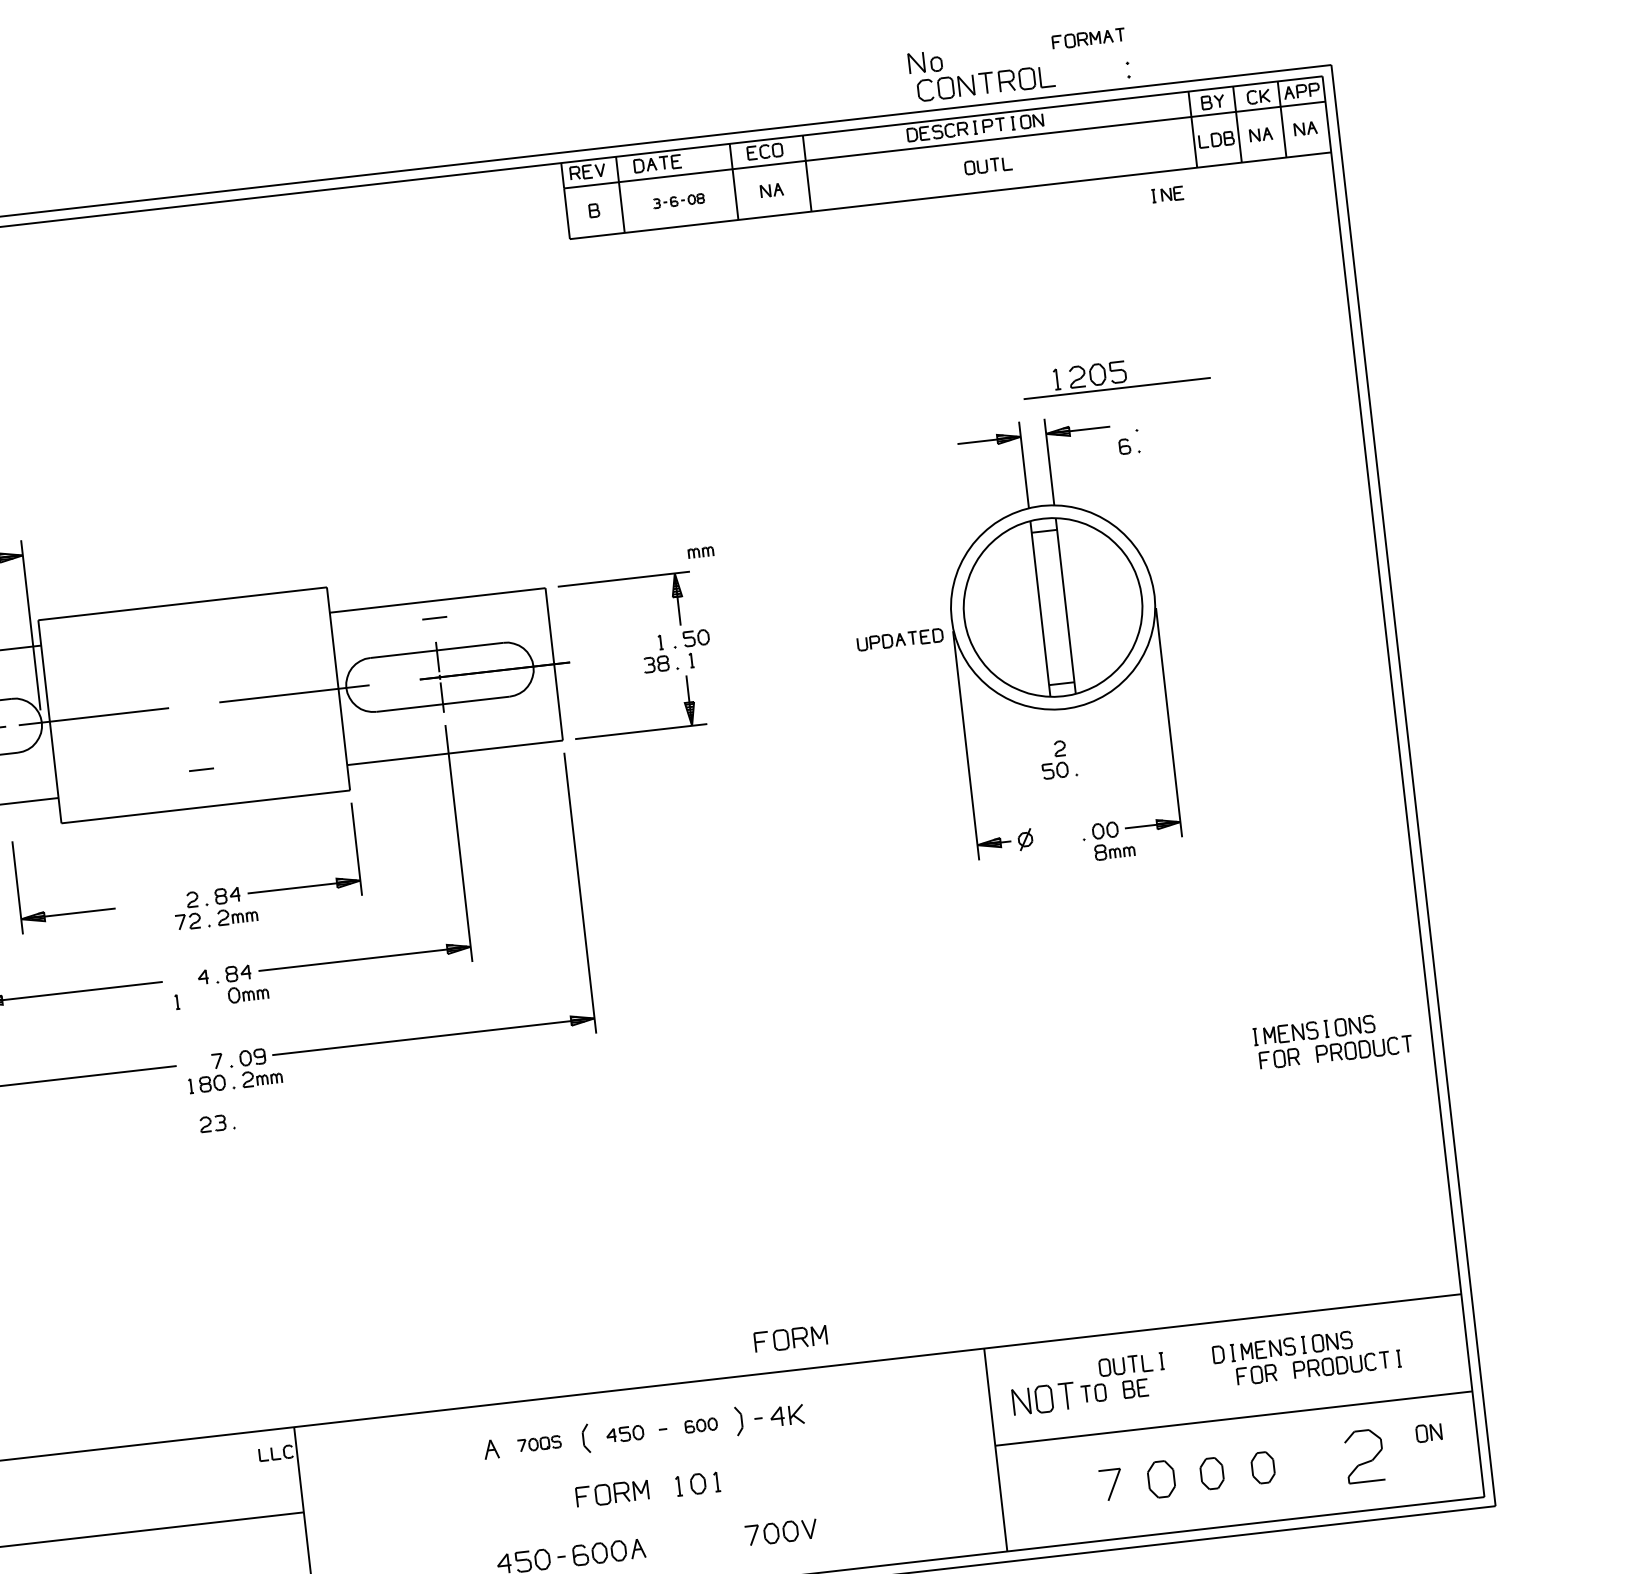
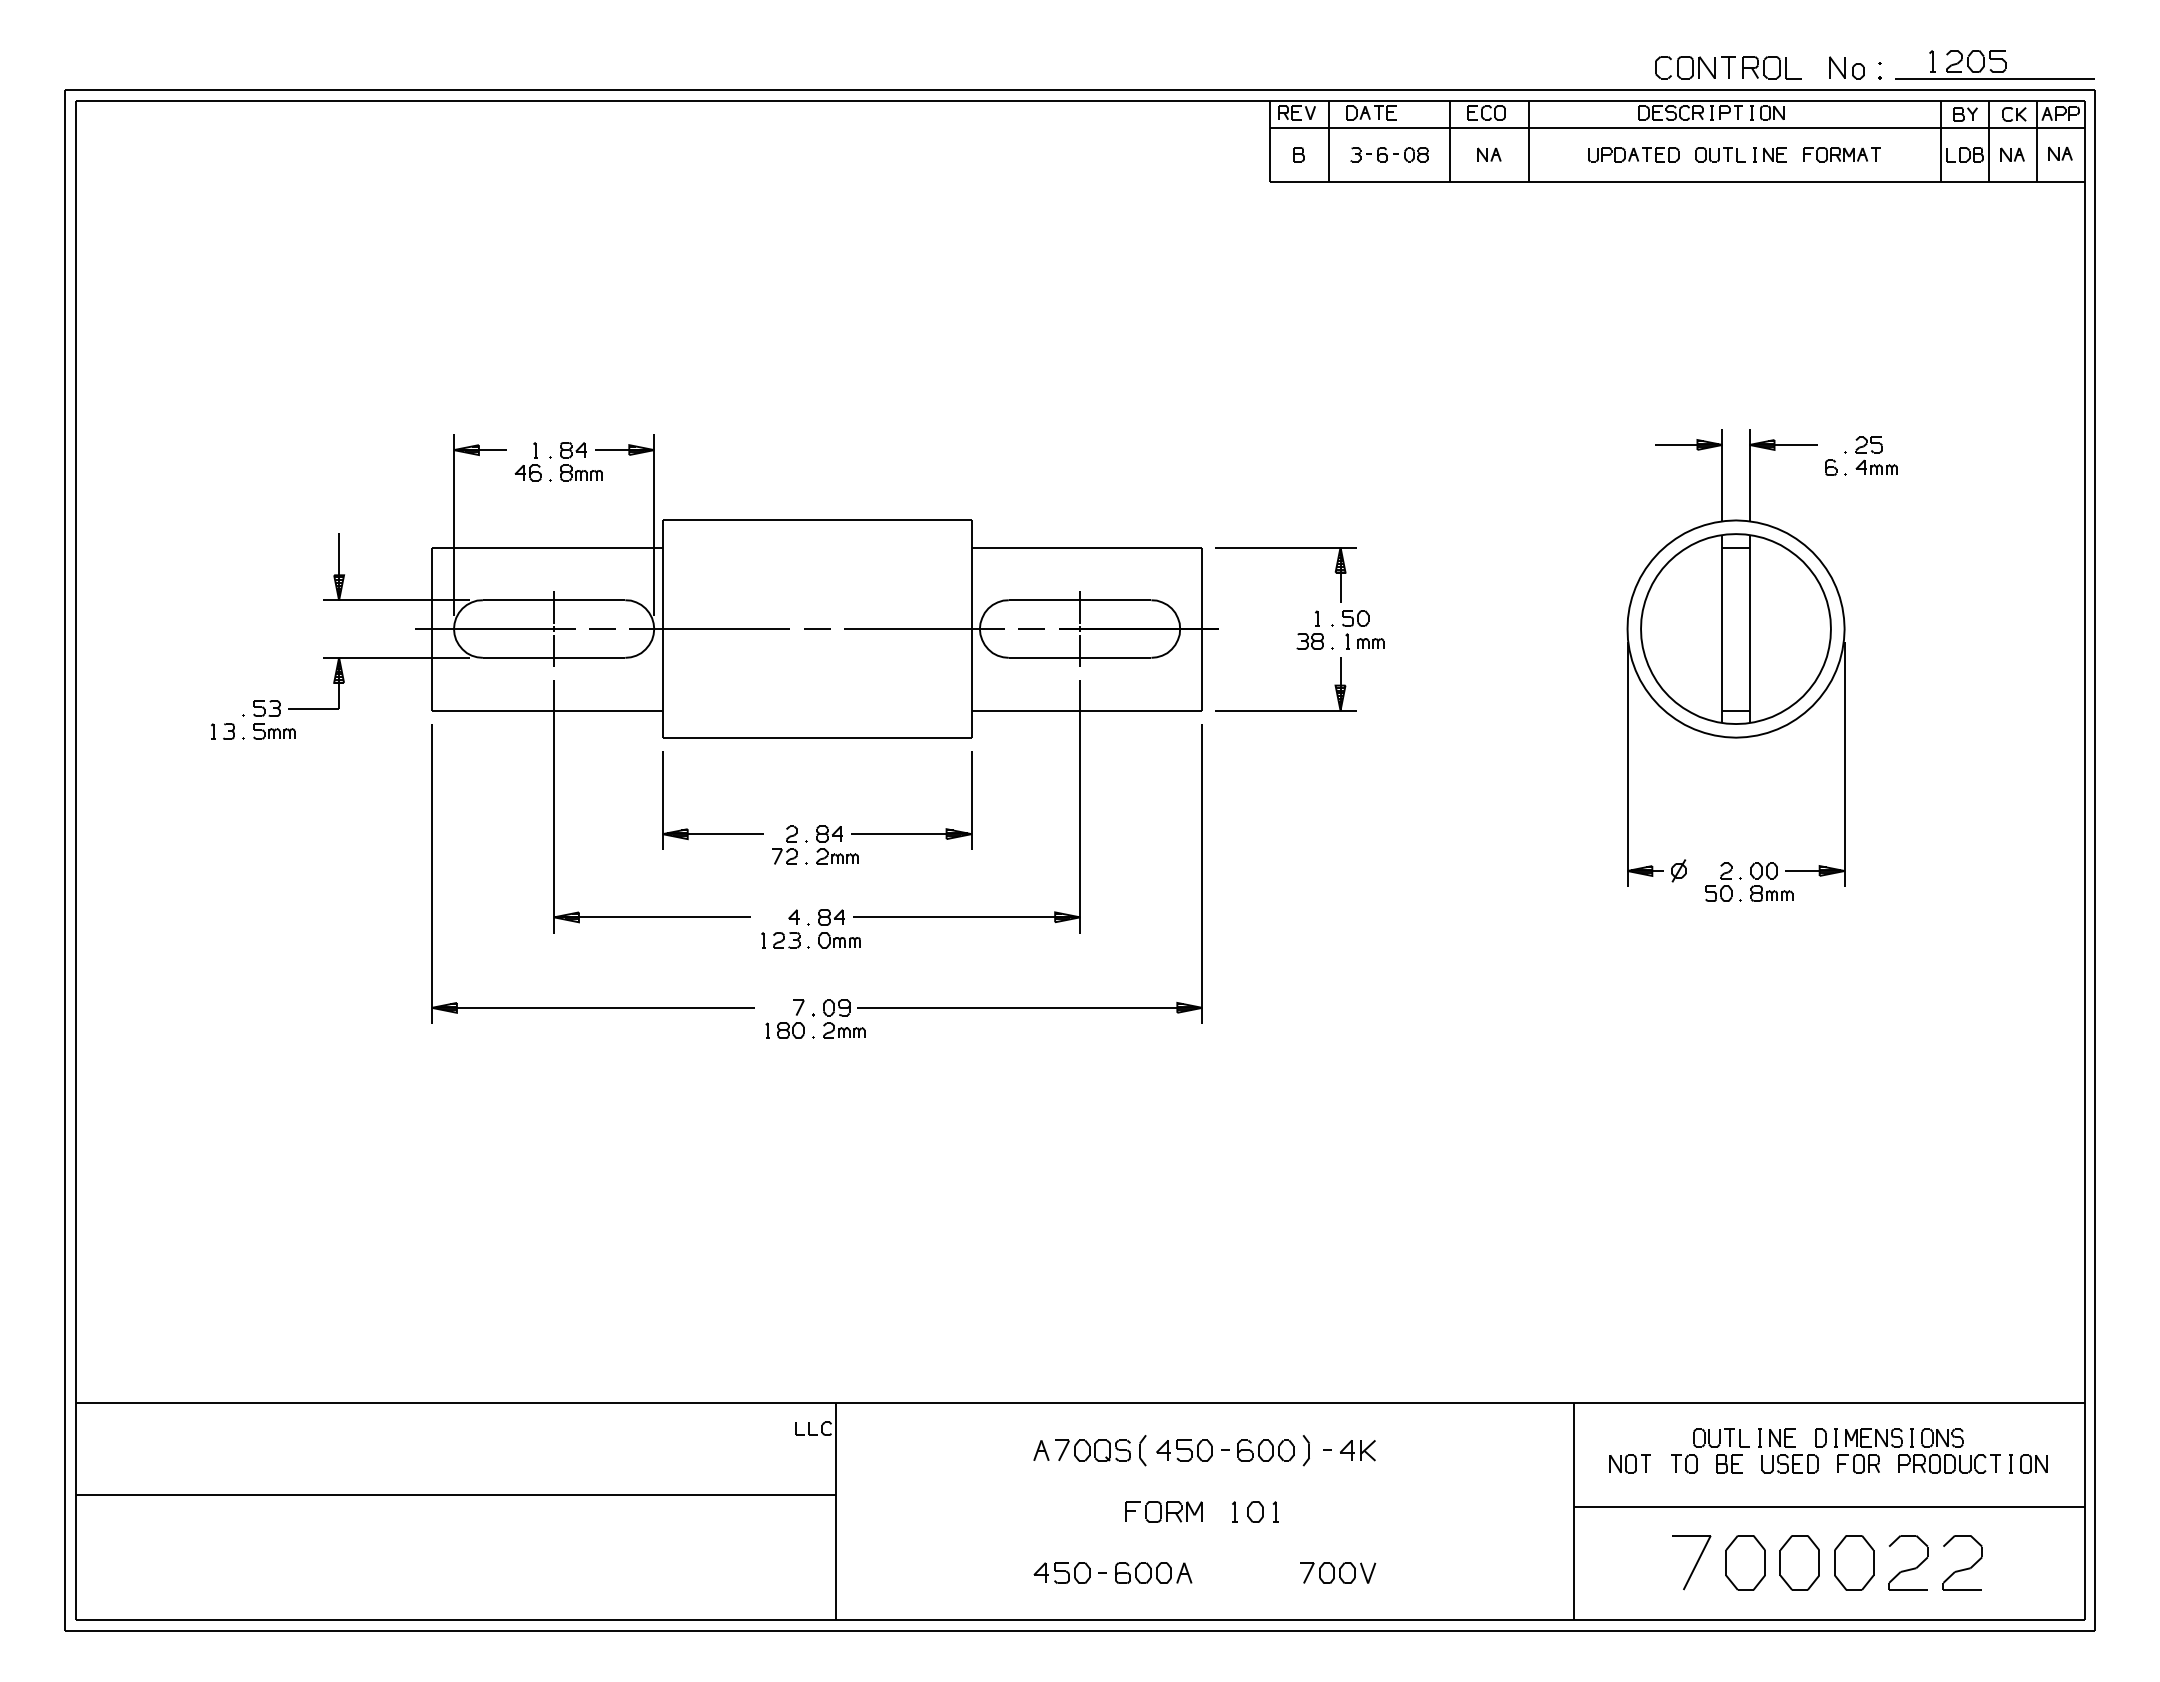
part: (1088, 38) -> (1841, 154), moved
part: (925, 61) -> (1846, 67), moved
part: (1167, 194) -> (1769, 154), moved
part: (678, 200) -> (1389, 154), size x1.43
part: (1115, 375) -> (1994, 64), moved
part: (1165, 430) -> (1876, 455), added
part: (700, 552) -> (1370, 643), moved
line: (434, 617) -> (1031, 628), moved
part: (900, 639) -> (1633, 154), moved
part: (1058, 758) -> (1723, 881), moved
line: (201, 769) -> (817, 628), moved
part: (67, 913) -> (712, 833), moved
part: (1332, 1040) -> (1979, 1119), removed
part: (217, 1123) -> (791, 940), moved
part: (790, 1338) -> (1370, 1369), removed
part: (1190, 1369) -> (1789, 1450), added
part: (1042, 1398) -> (1629, 1463), size x0.62
part: (700, 1425) -> (1265, 1450), size x1.67
part: (1428, 1432) -> (2033, 1463), moved
part: (625, 1434) -> (1184, 1450), size x1.43
part: (539, 1443) -> (1092, 1450), size x1.67
part: (1263, 1467) -> (1854, 1562), size x1.67
part: (1315, 1467) -> (1909, 1568), added
part: (1211, 1473) -> (1799, 1562), size x1.67
part: (1161, 1479) -> (1745, 1562), size x1.43
part: (1110, 1484) -> (1691, 1562), size x1.67

